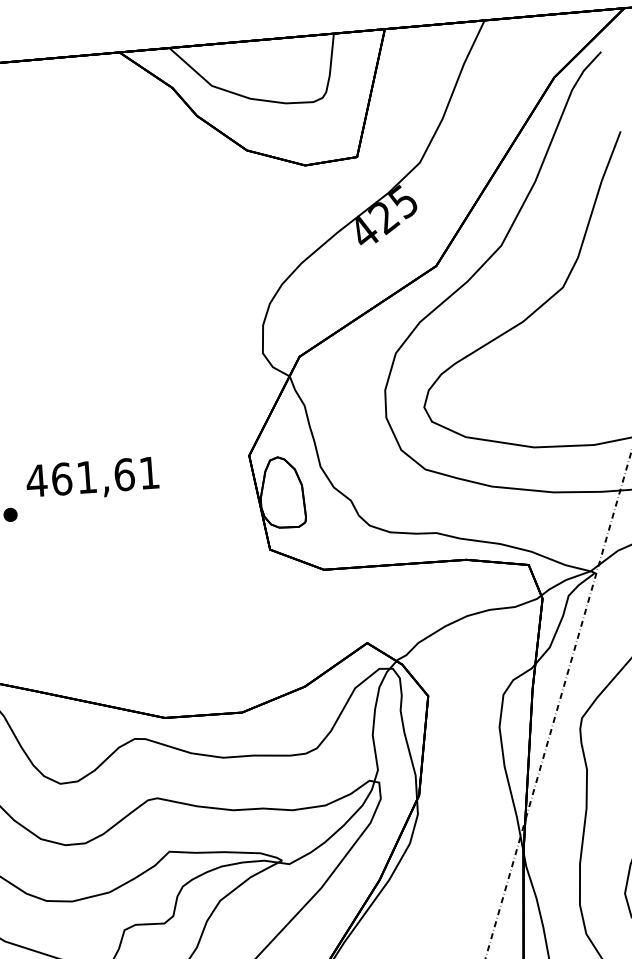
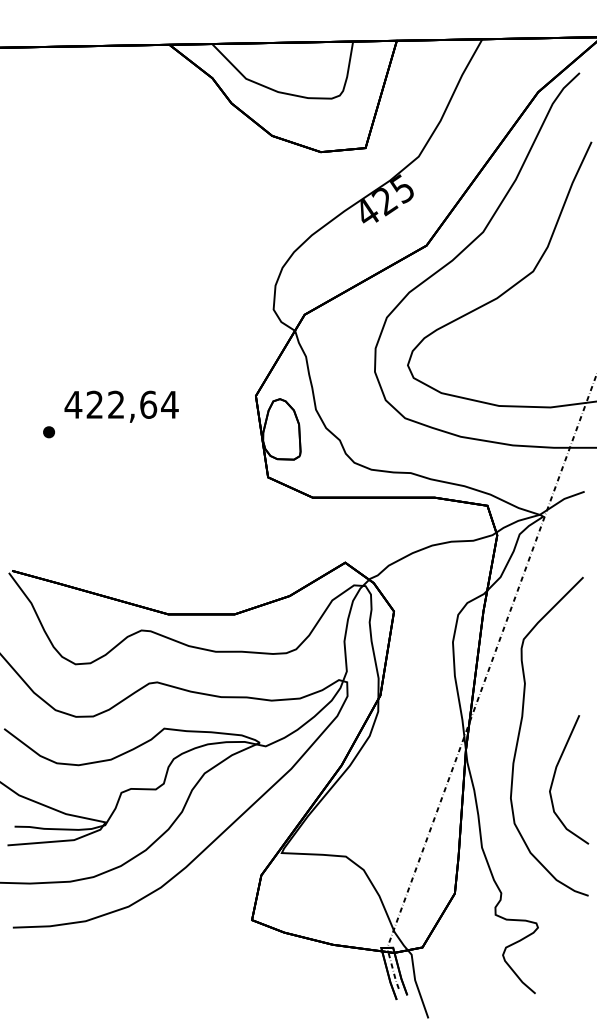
text: (105, 475) -> (132, 404), 461,61 -> 422,64

